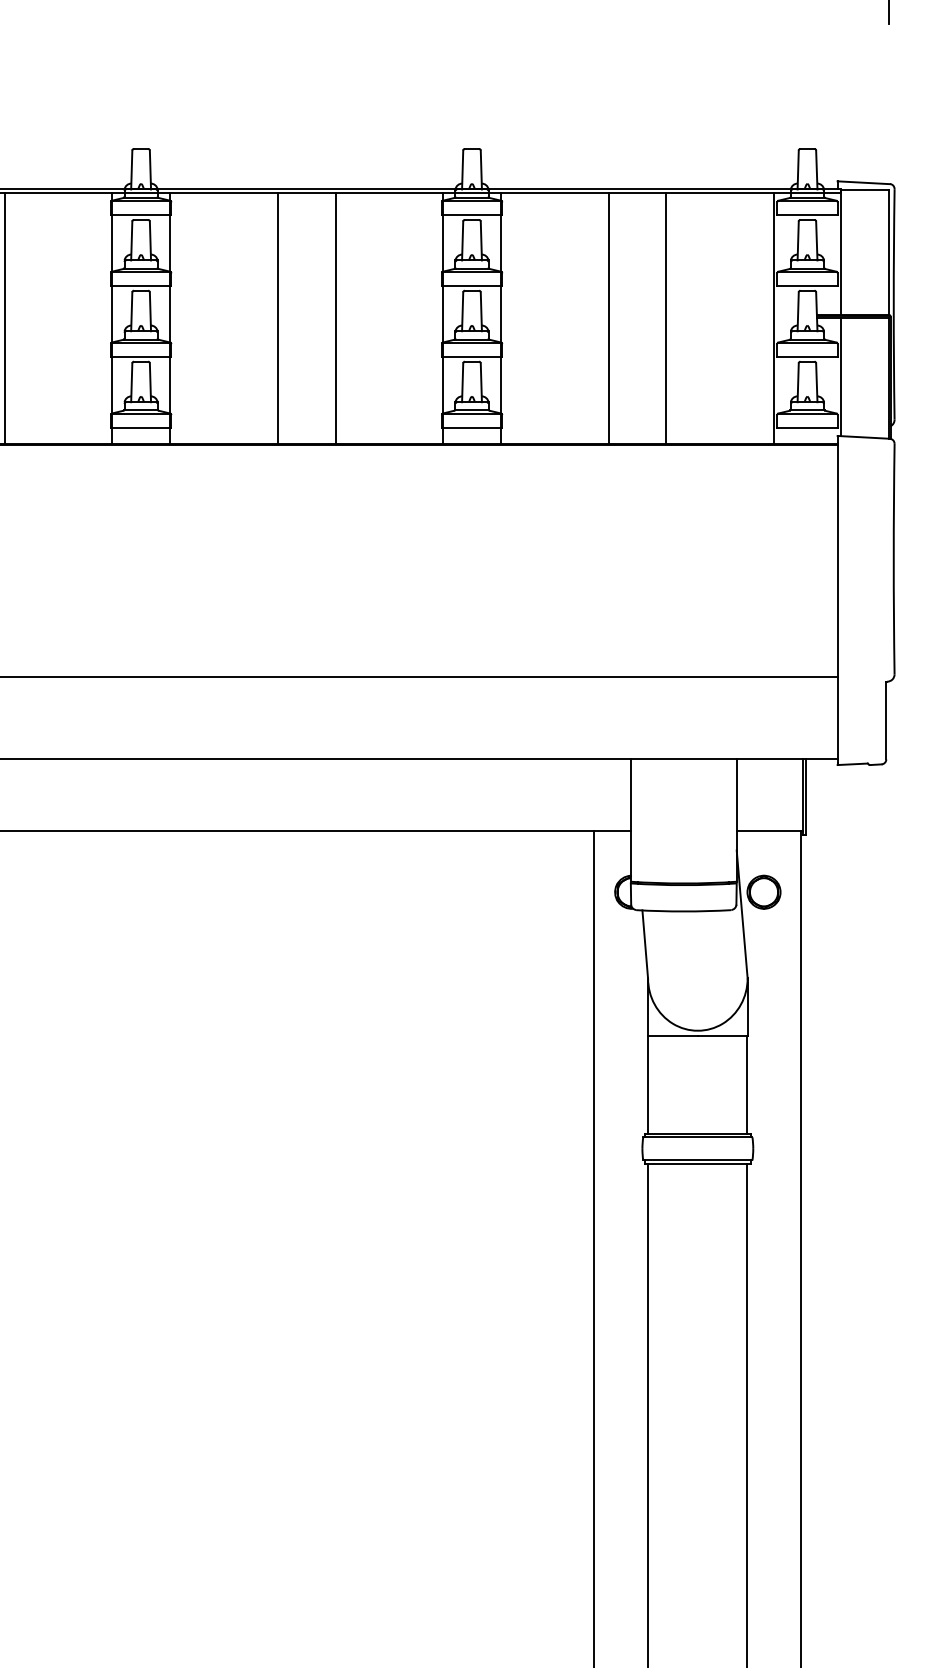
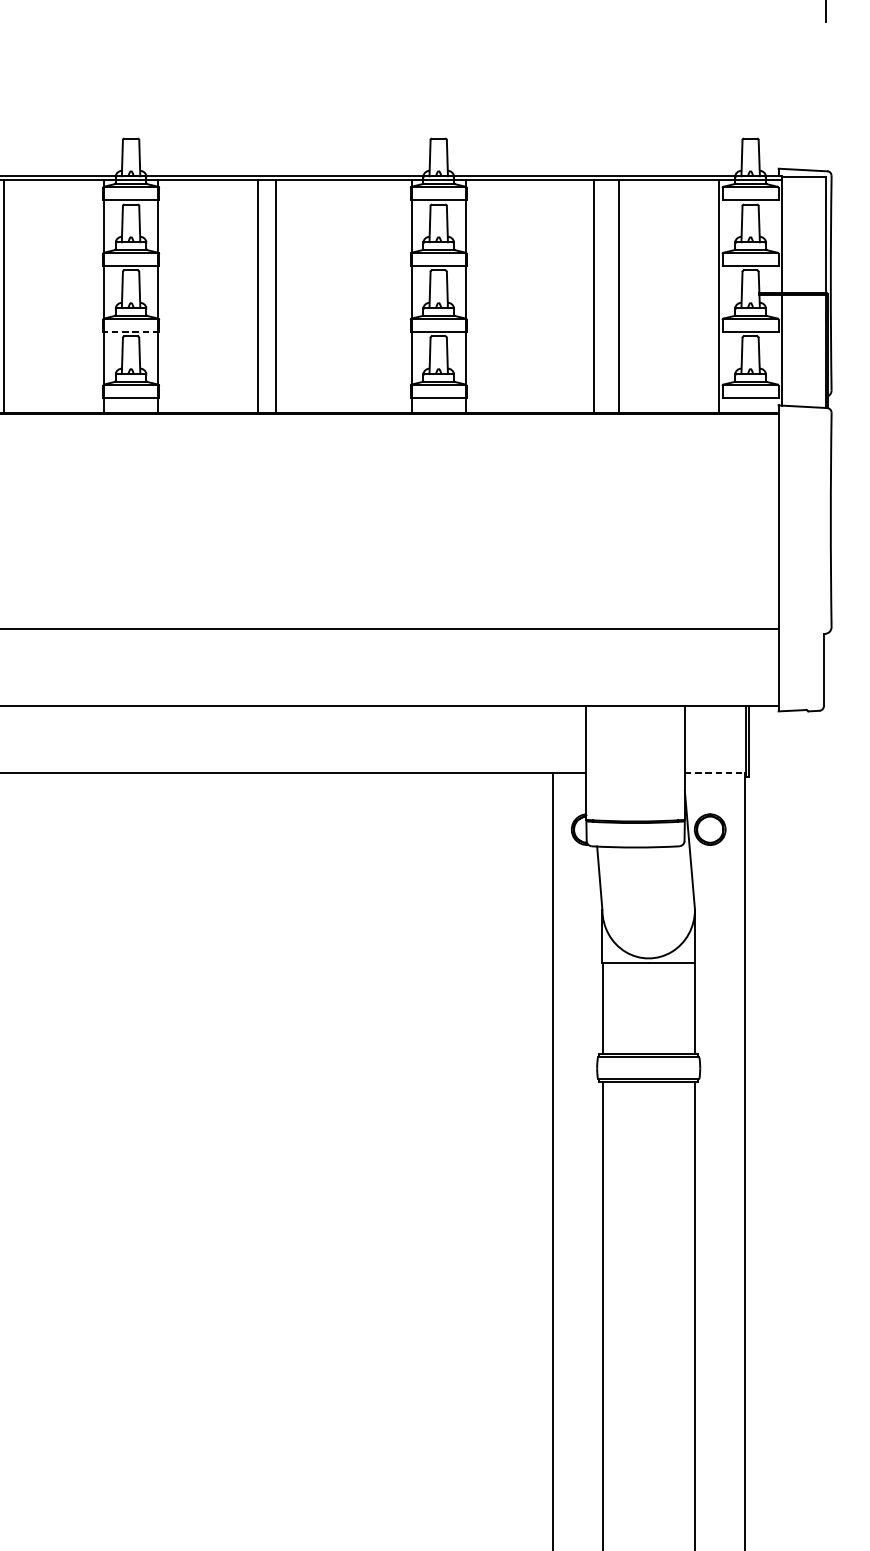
line: (335, 318) -> (275, 296), moved
line: (608, 318) -> (594, 296), moved
line: (140, 356) -> (130, 331), solid -> dashed
line: (770, 831) -> (716, 773), solid -> dashed

